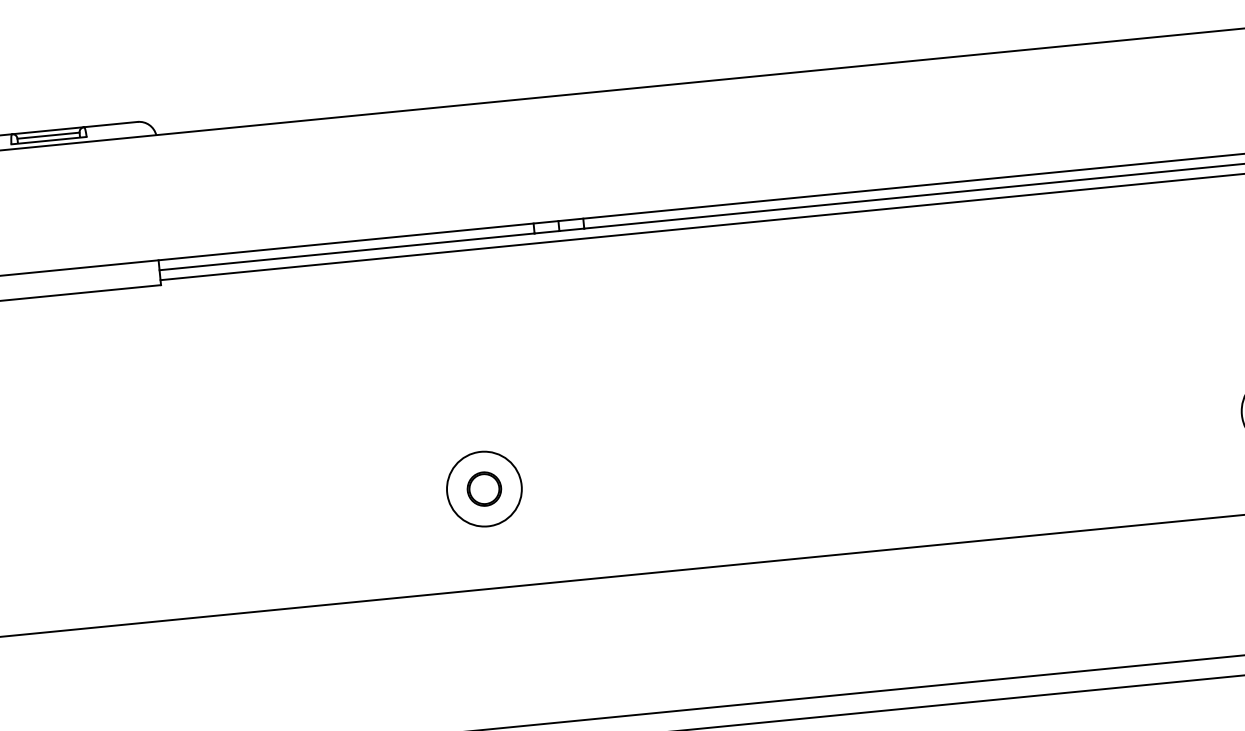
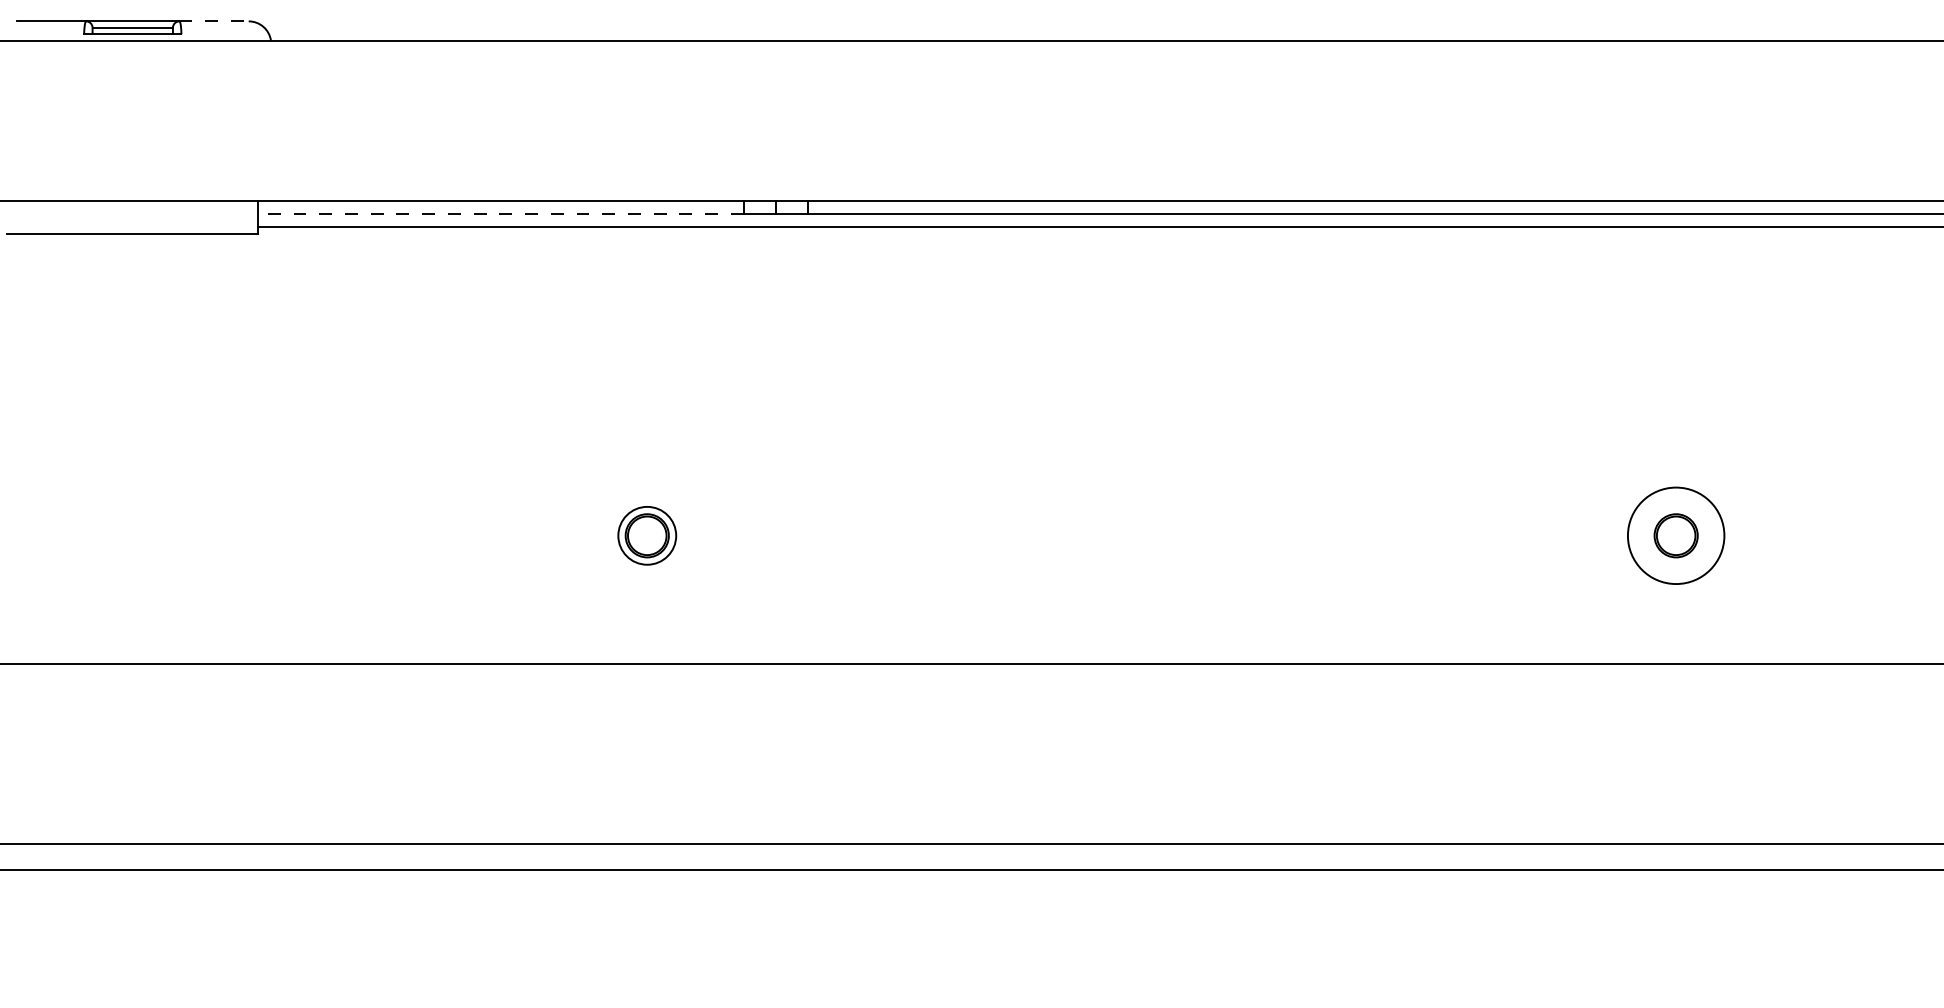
line: (111, 124) -> (214, 21), solid -> dashed
line: (346, 252) -> (500, 214), solid -> dashed
circle: (484, 488) -> (647, 535), size x0.6

